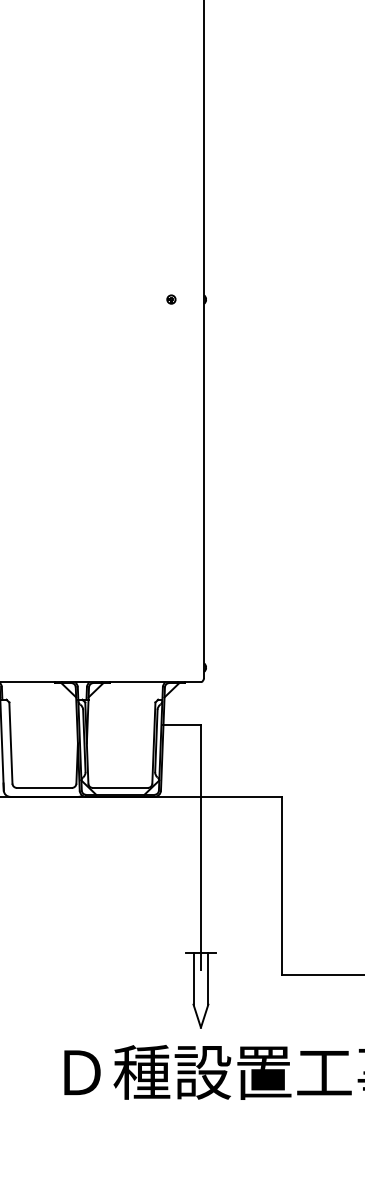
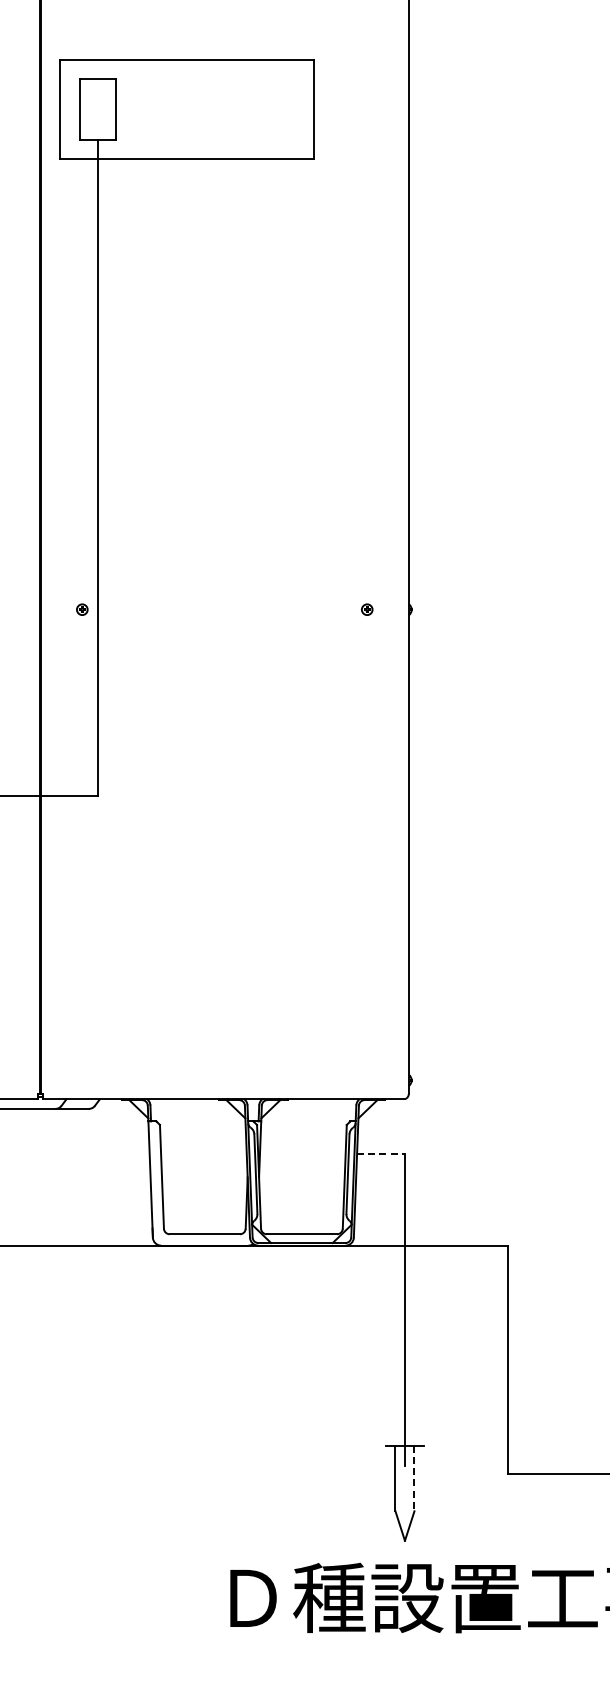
line: (182, 725) -> (381, 1154), solid -> dashed
line: (208, 978) -> (414, 1478), solid -> dashed

